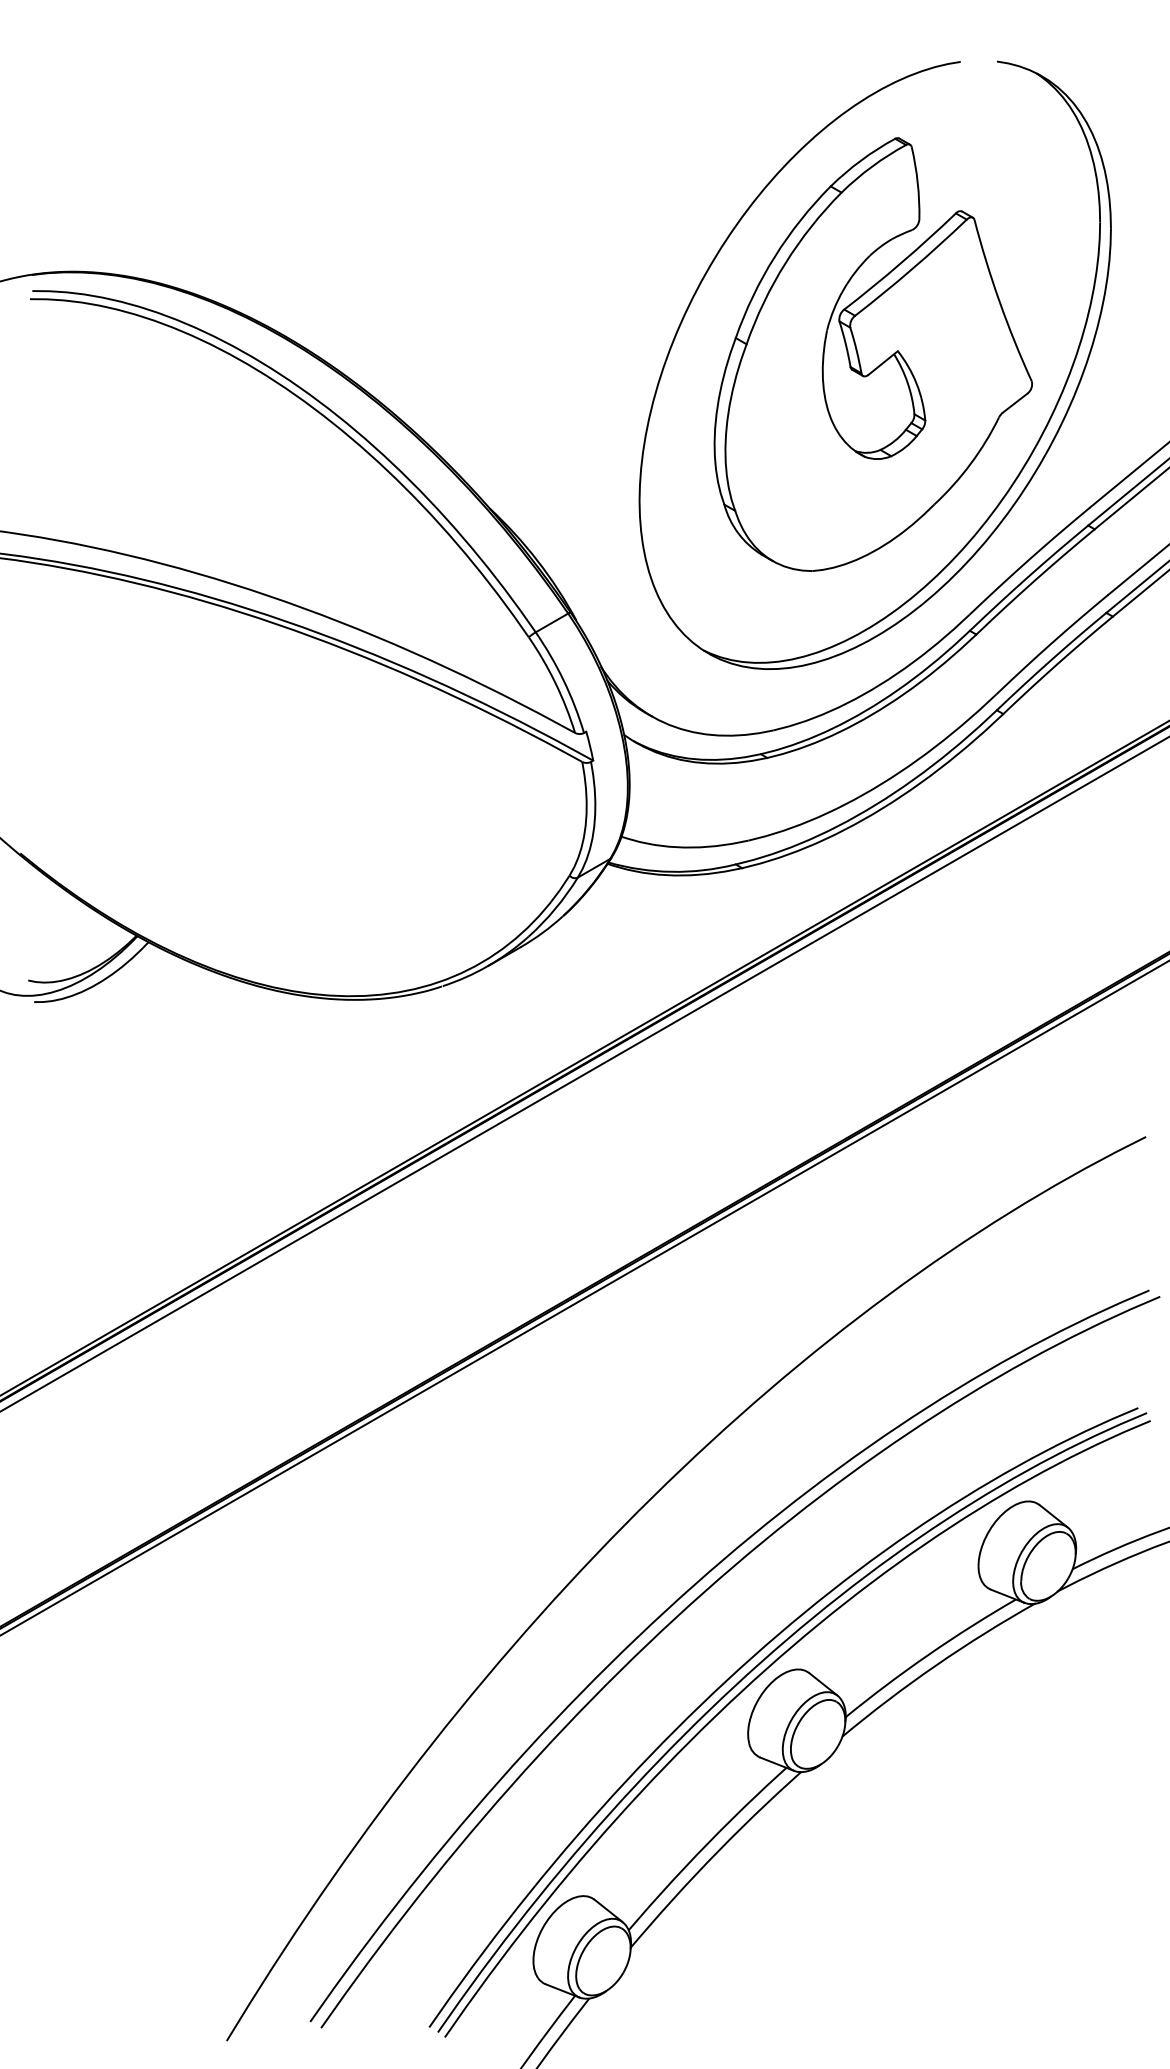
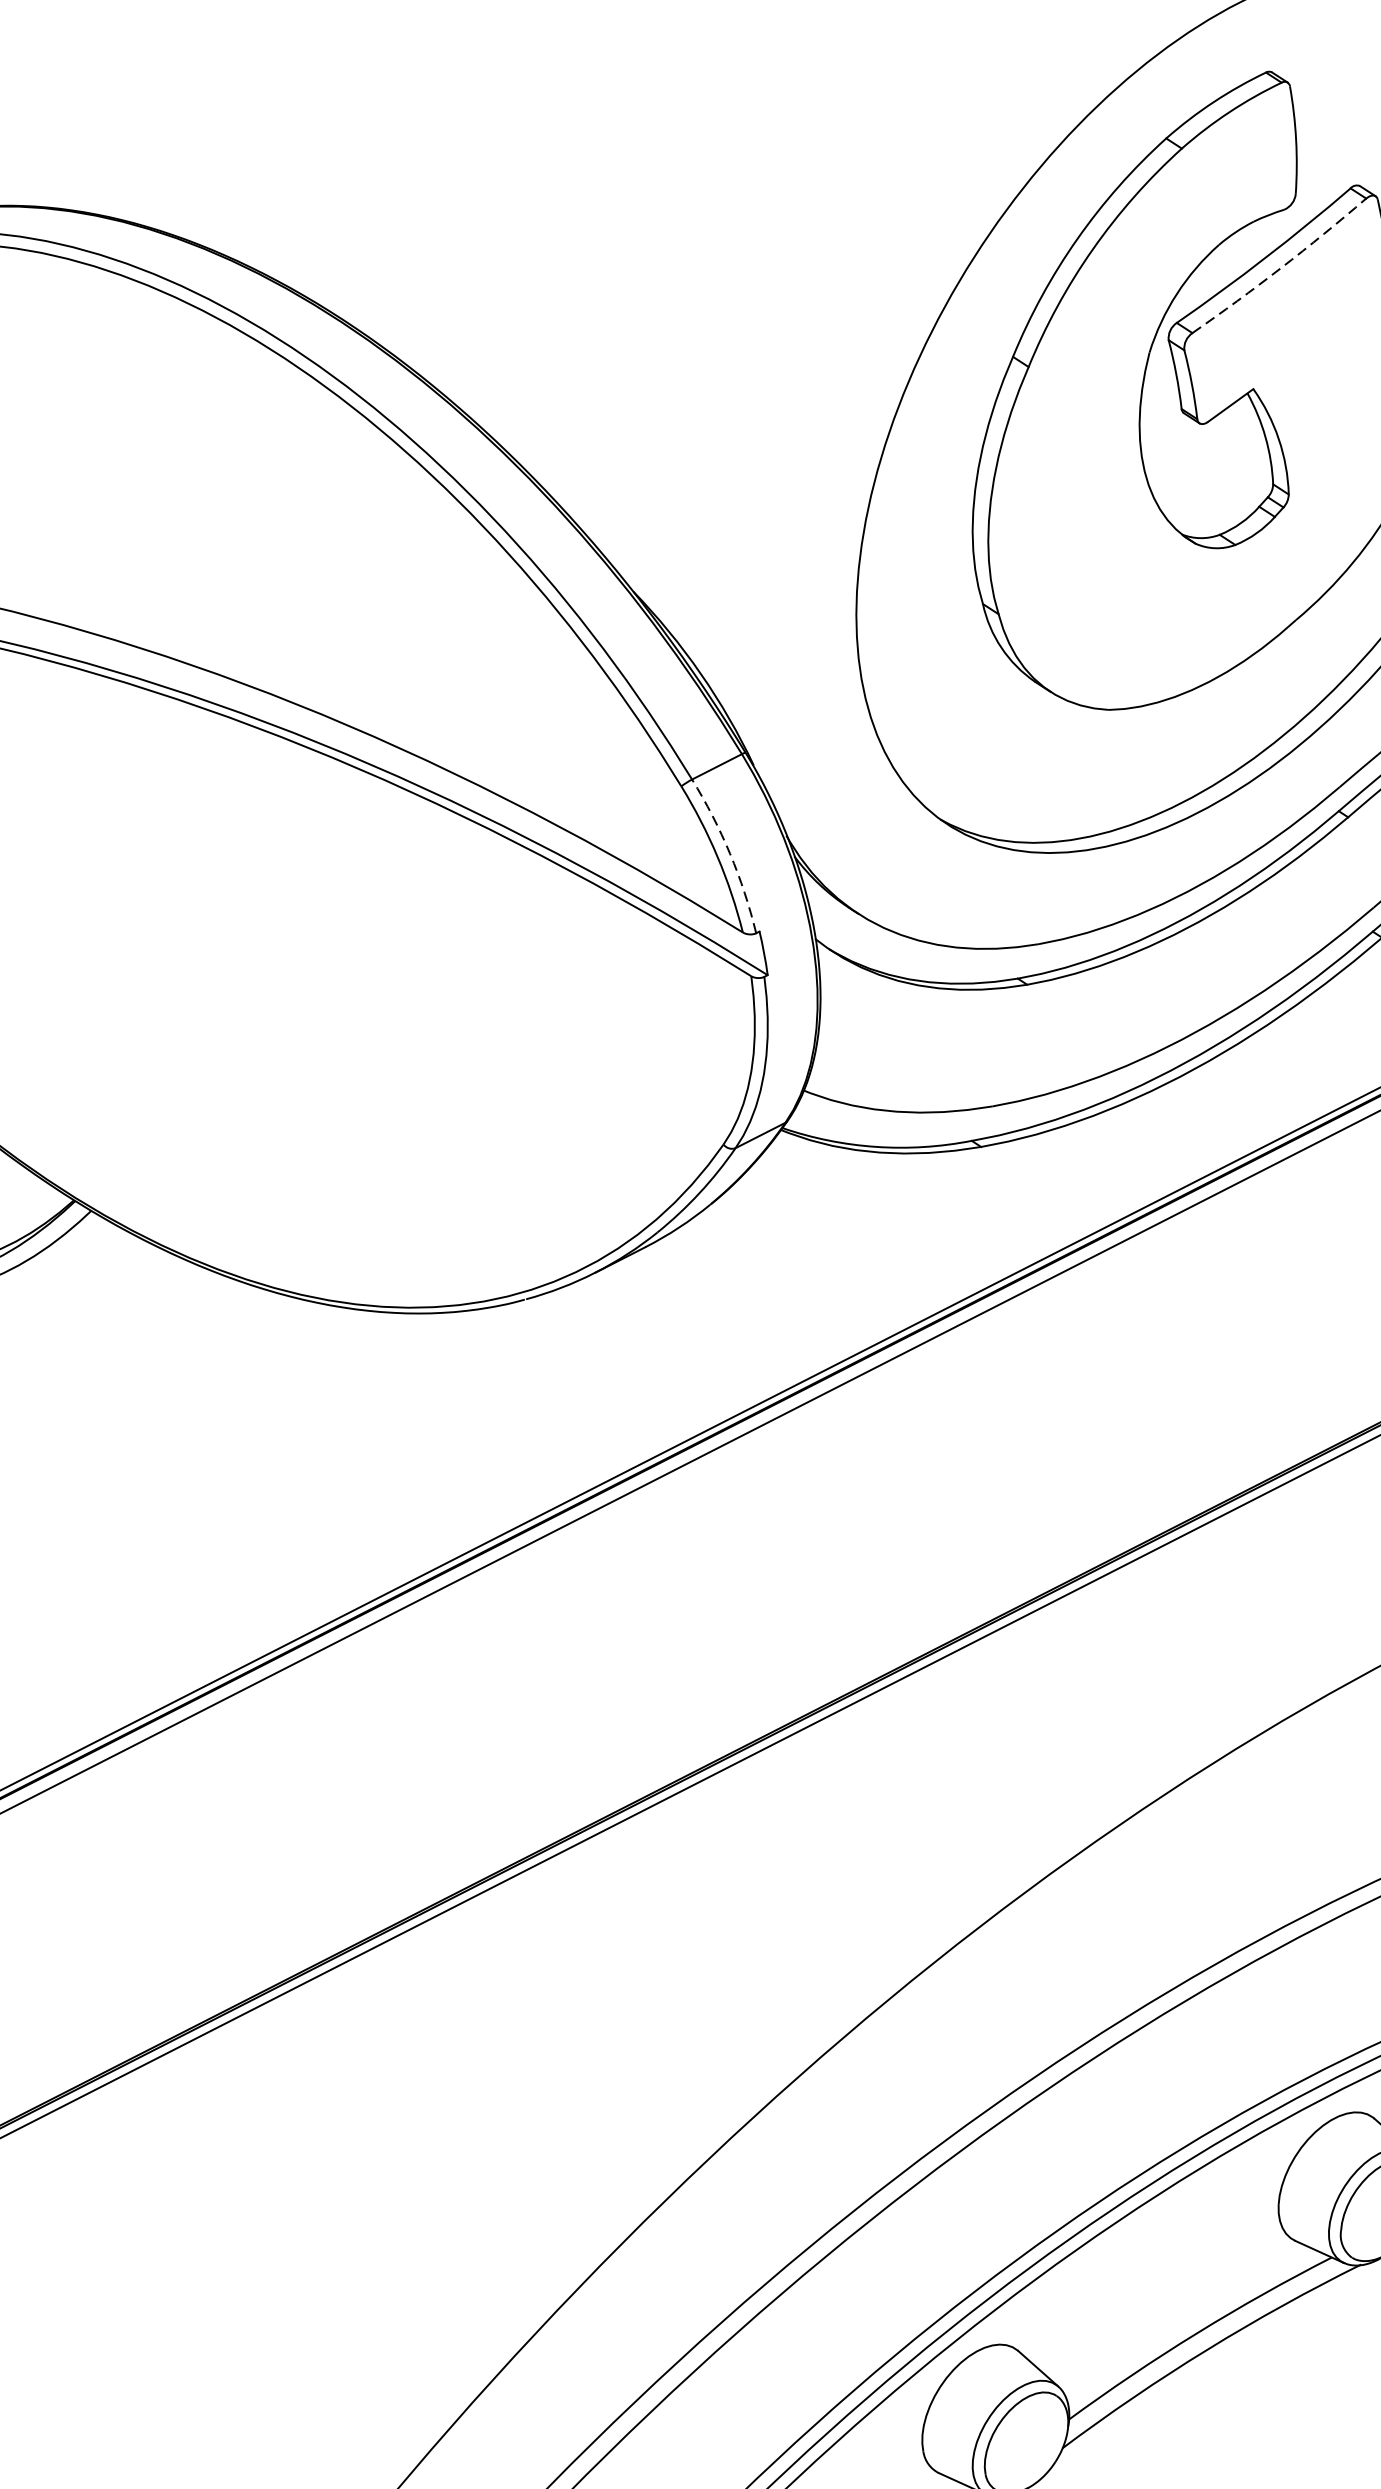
arc: (912, 269) -> (1281, 268), solid -> dashed
arc: (563, 680) -> (729, 853), solid -> dashed

